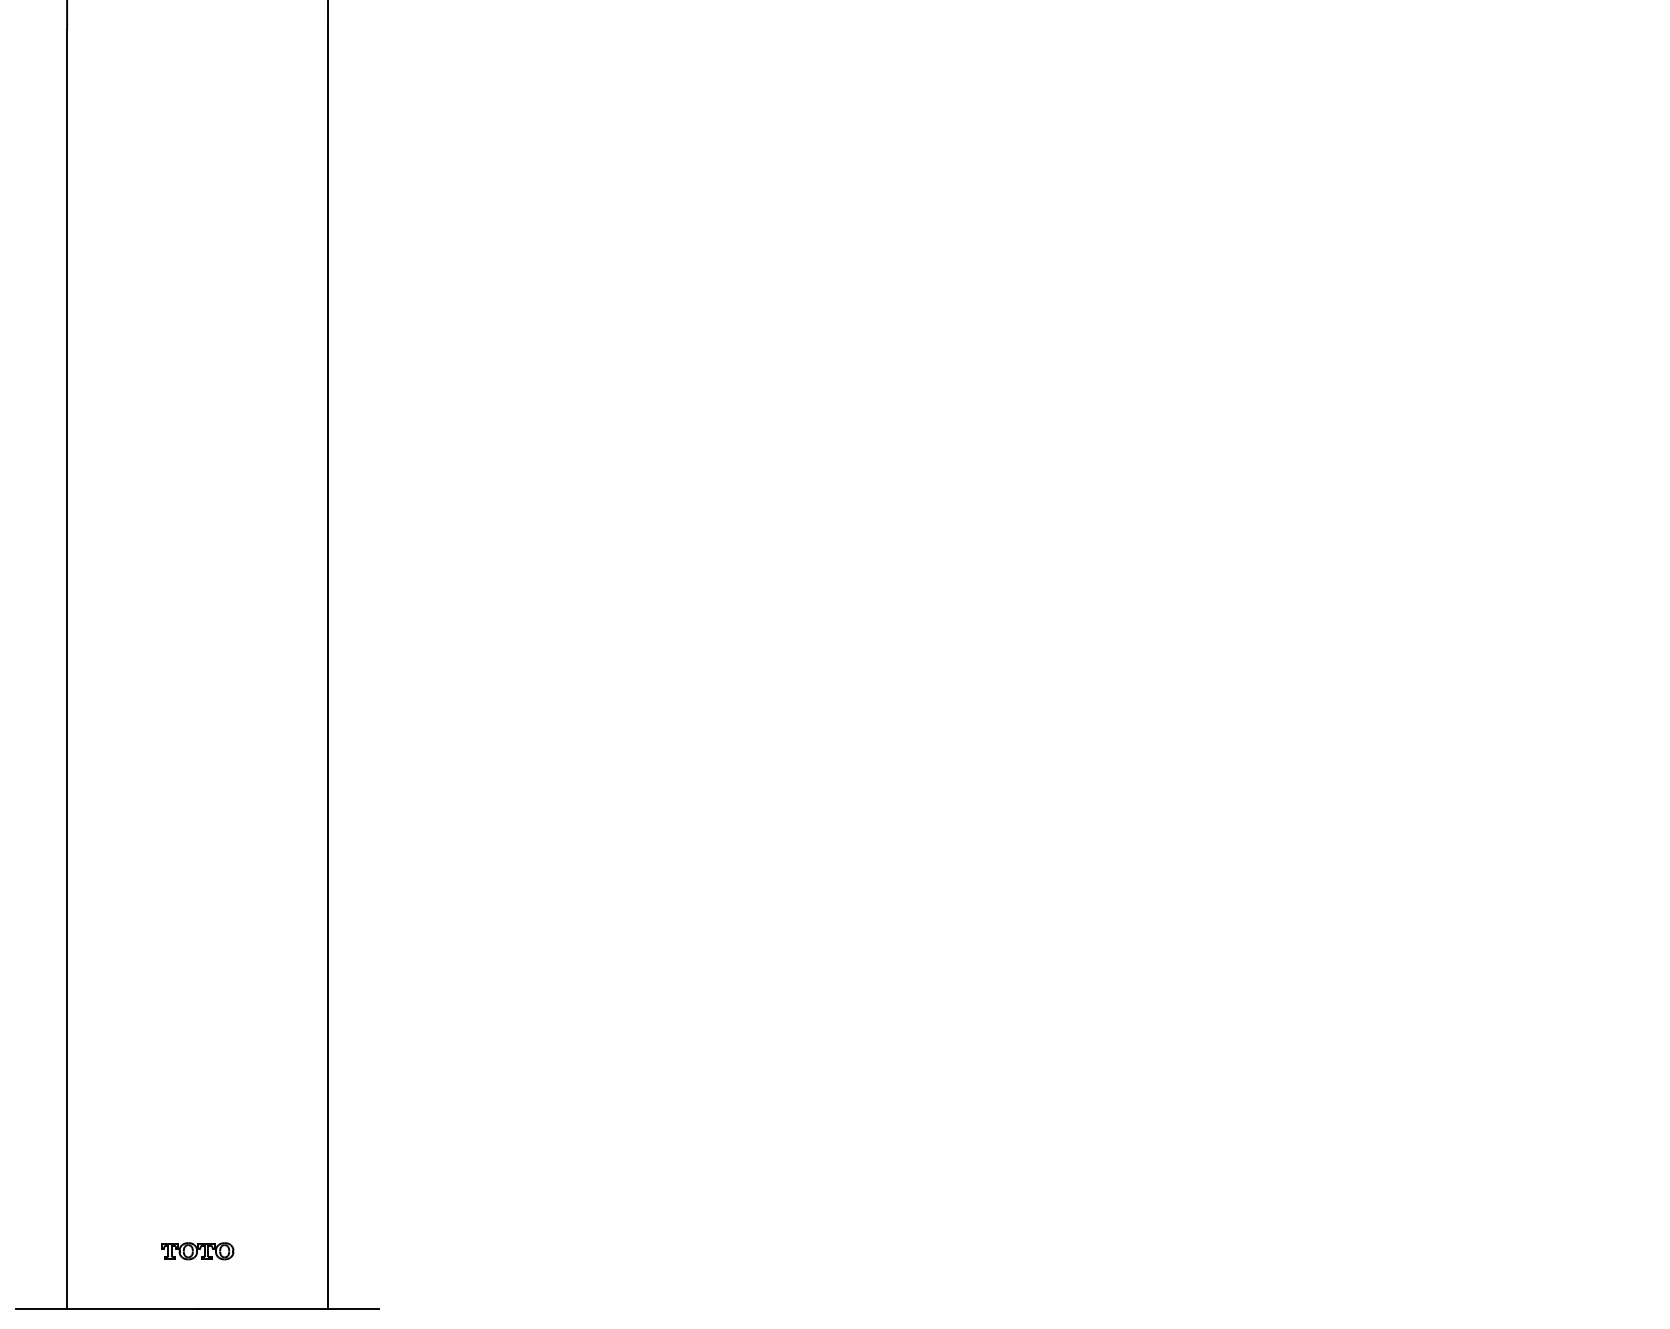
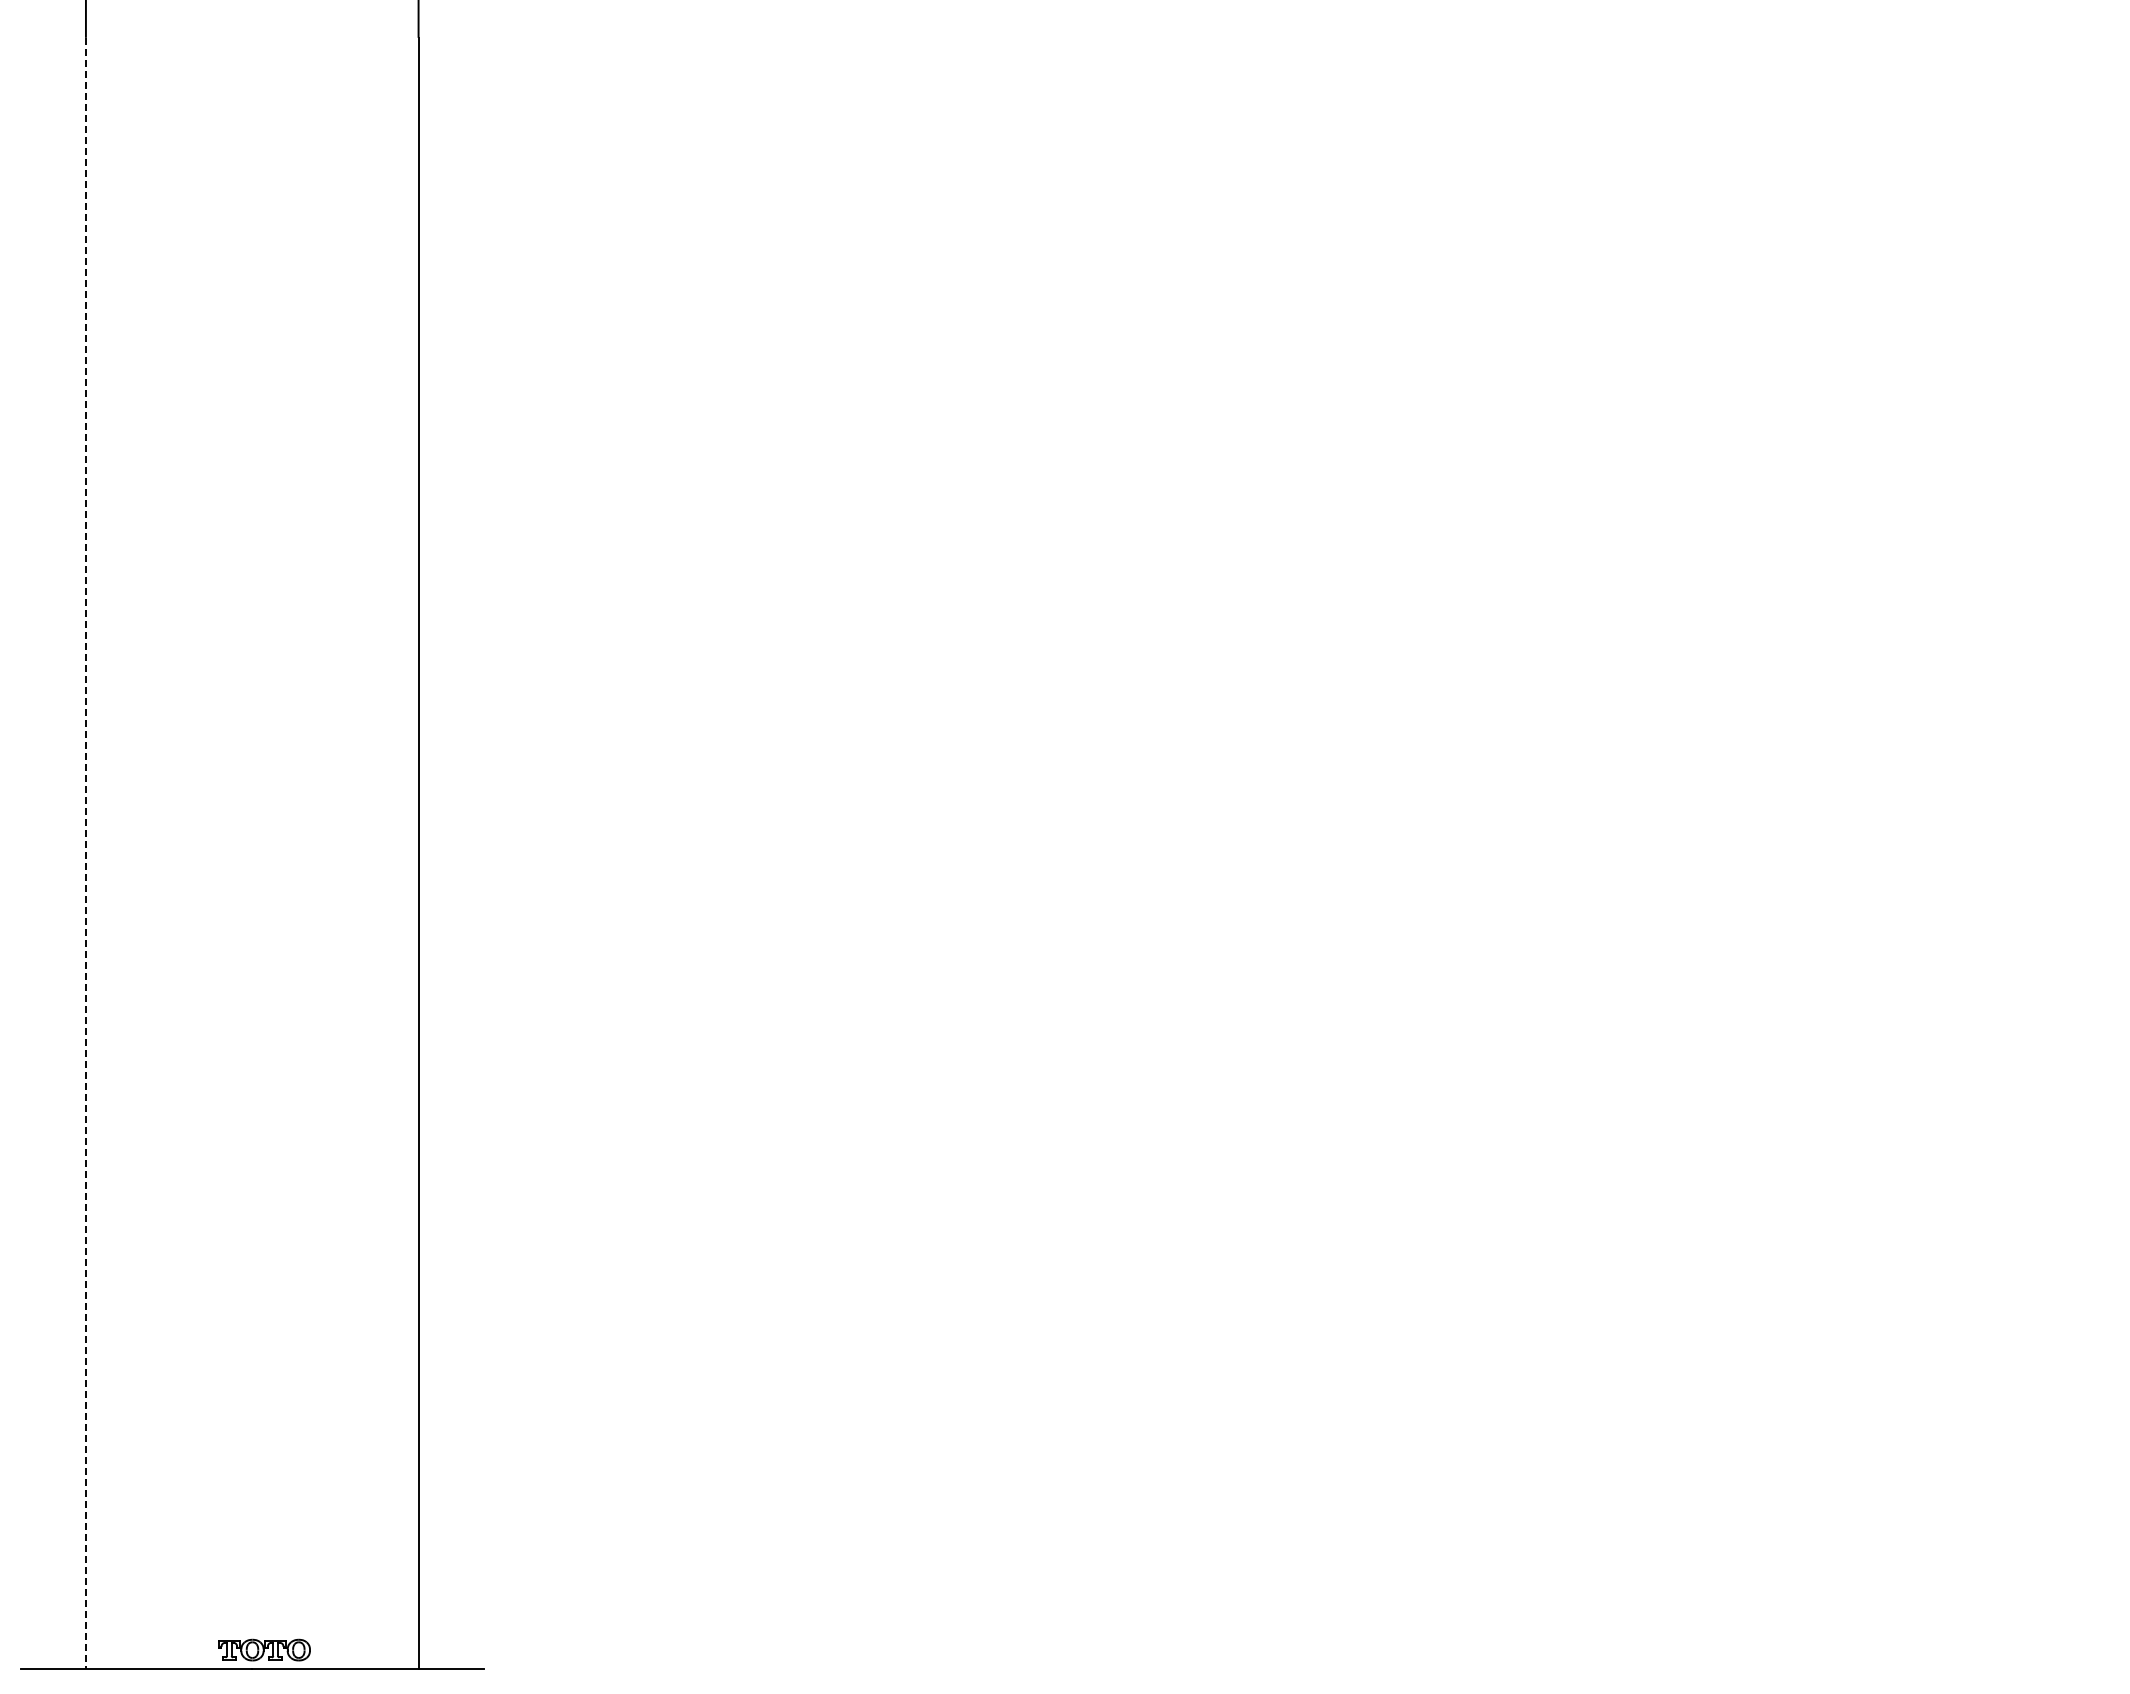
line: (66, 669) -> (85, 853), solid -> dashed
part: (197, 1250) -> (264, 1649), moved

